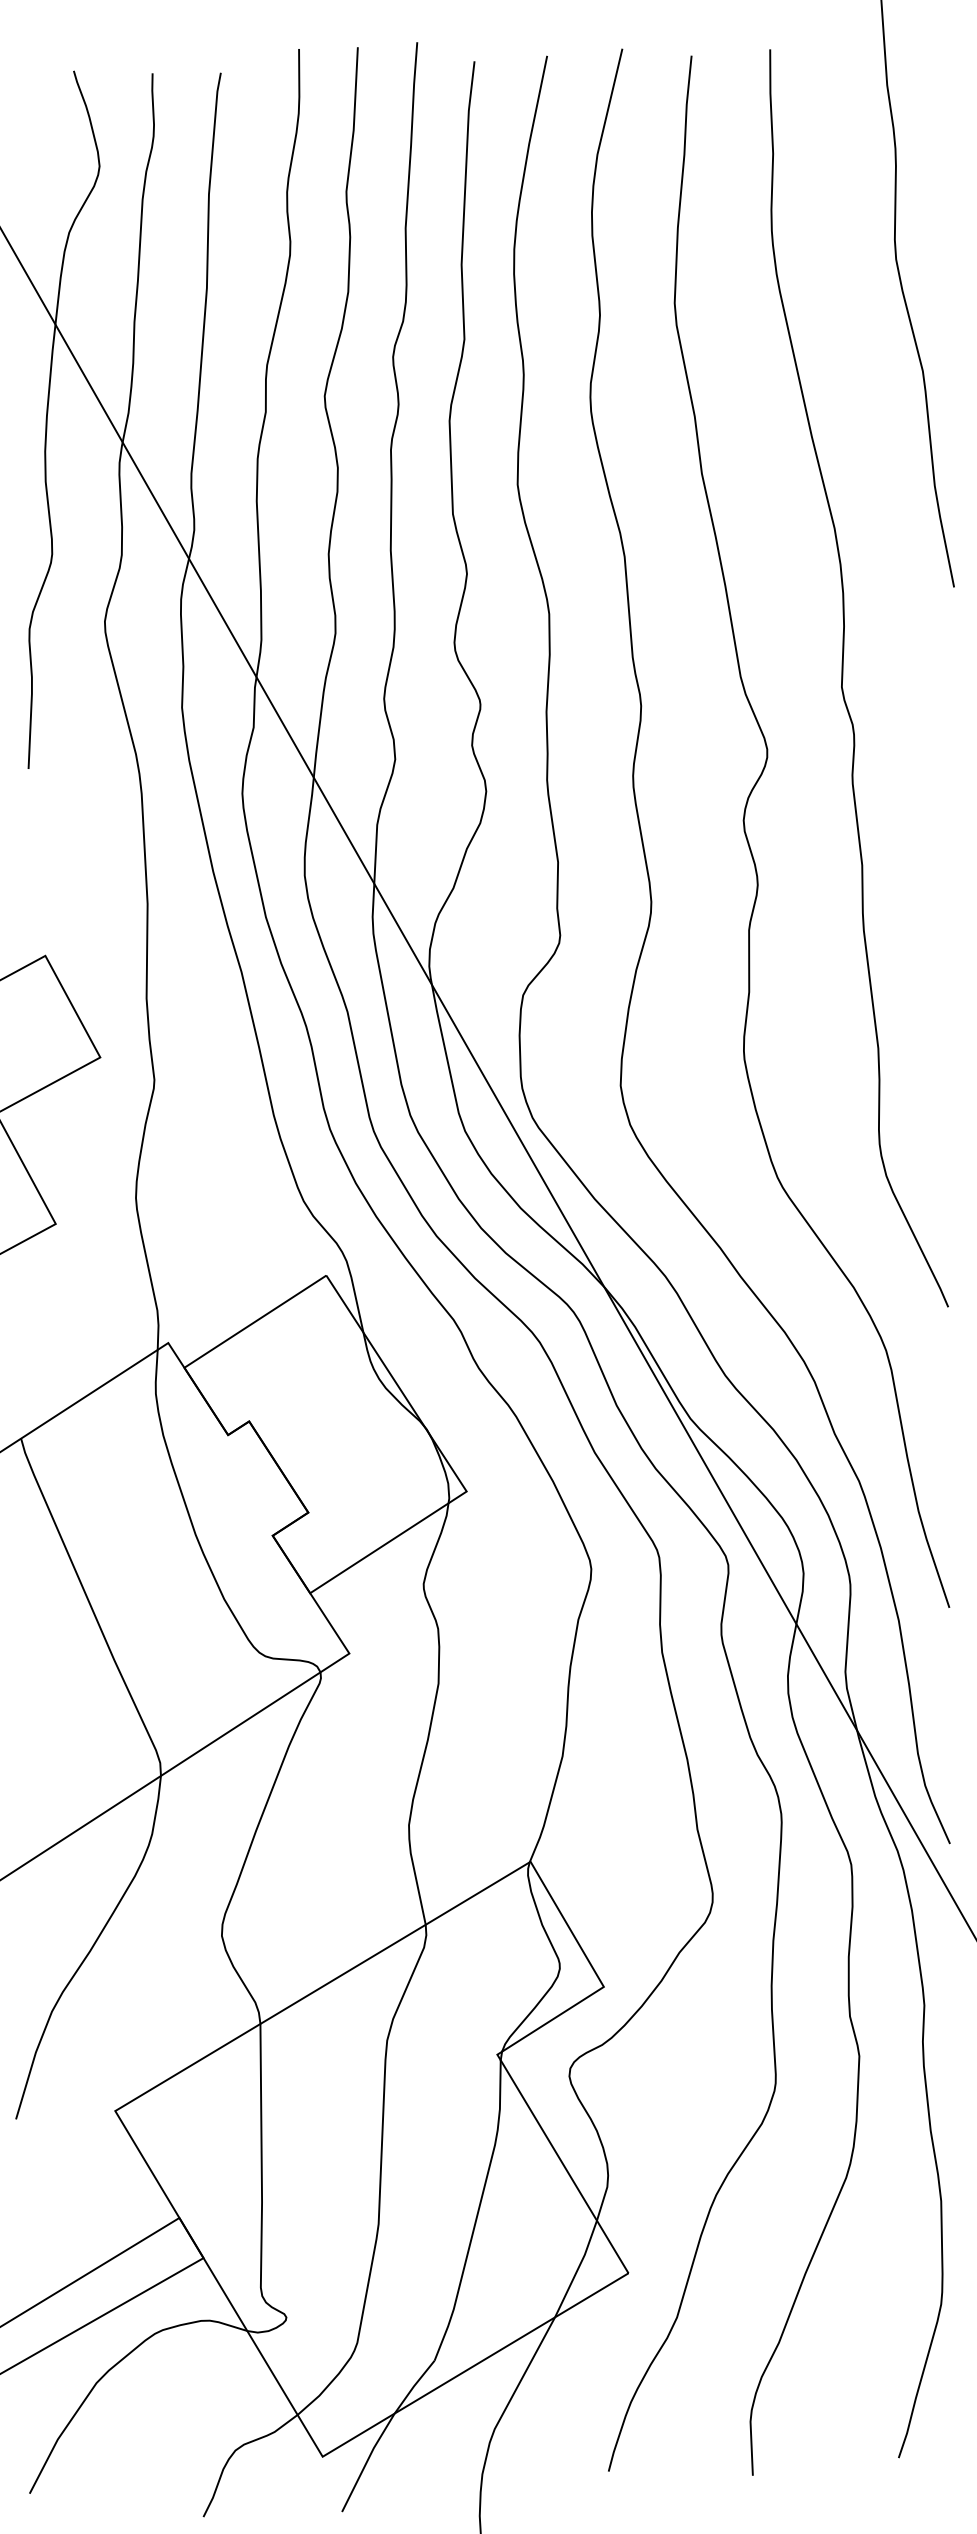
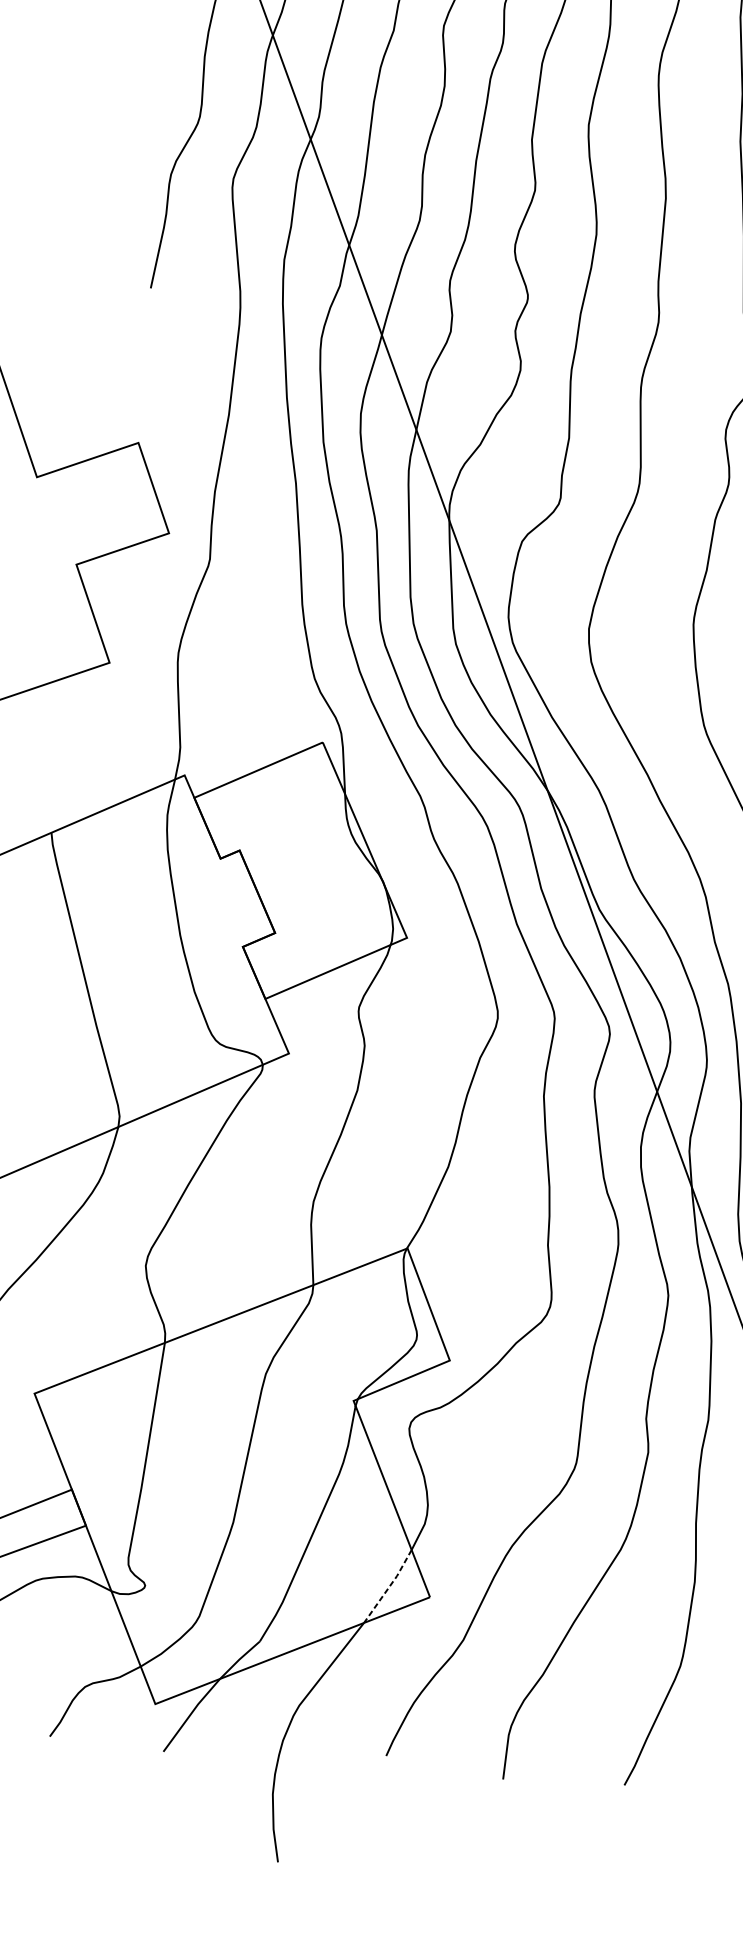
line: (578, 2269) -> (389, 1587), solid -> dashed

